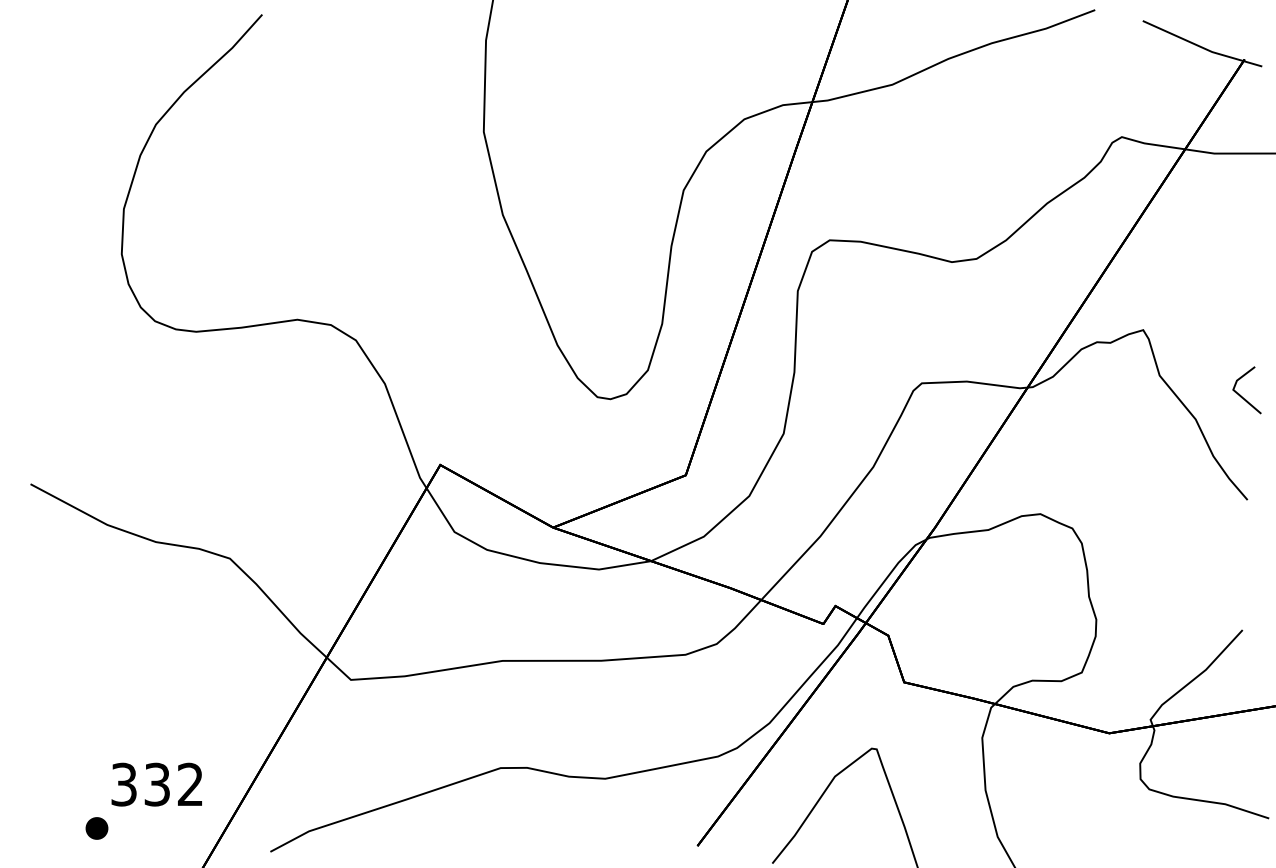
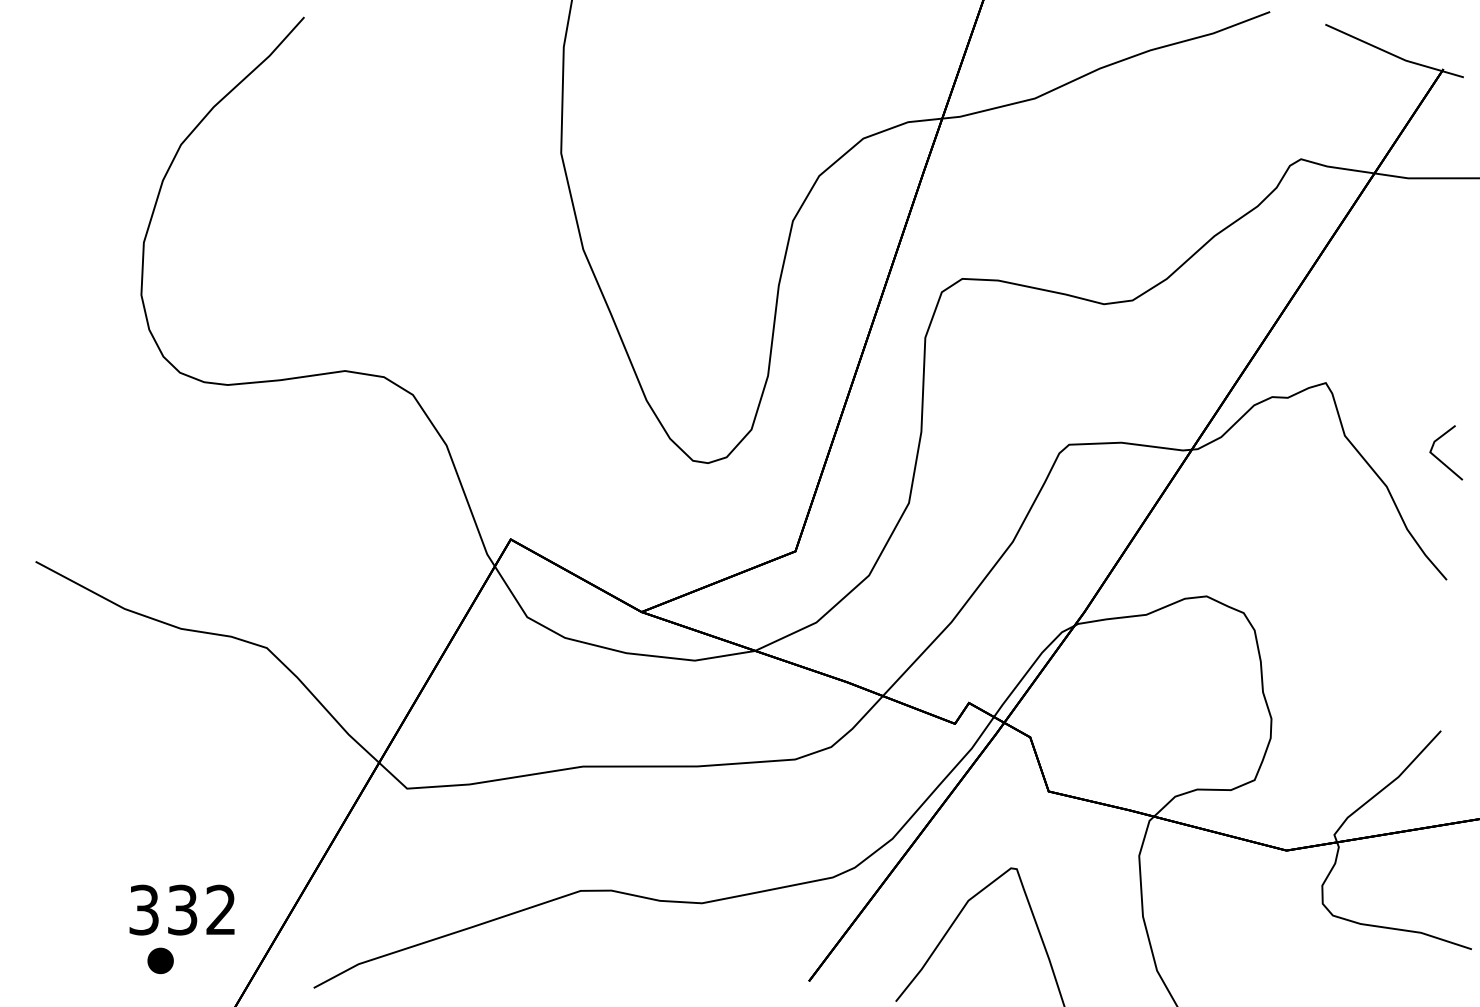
part: (96, 828) -> (160, 960), moved

